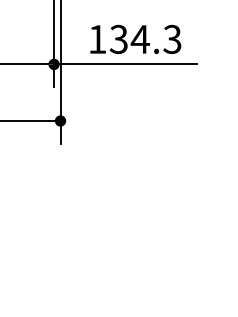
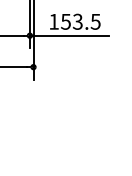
text: (145, 38) -> (80, 21), 134.3 -> 153.5

